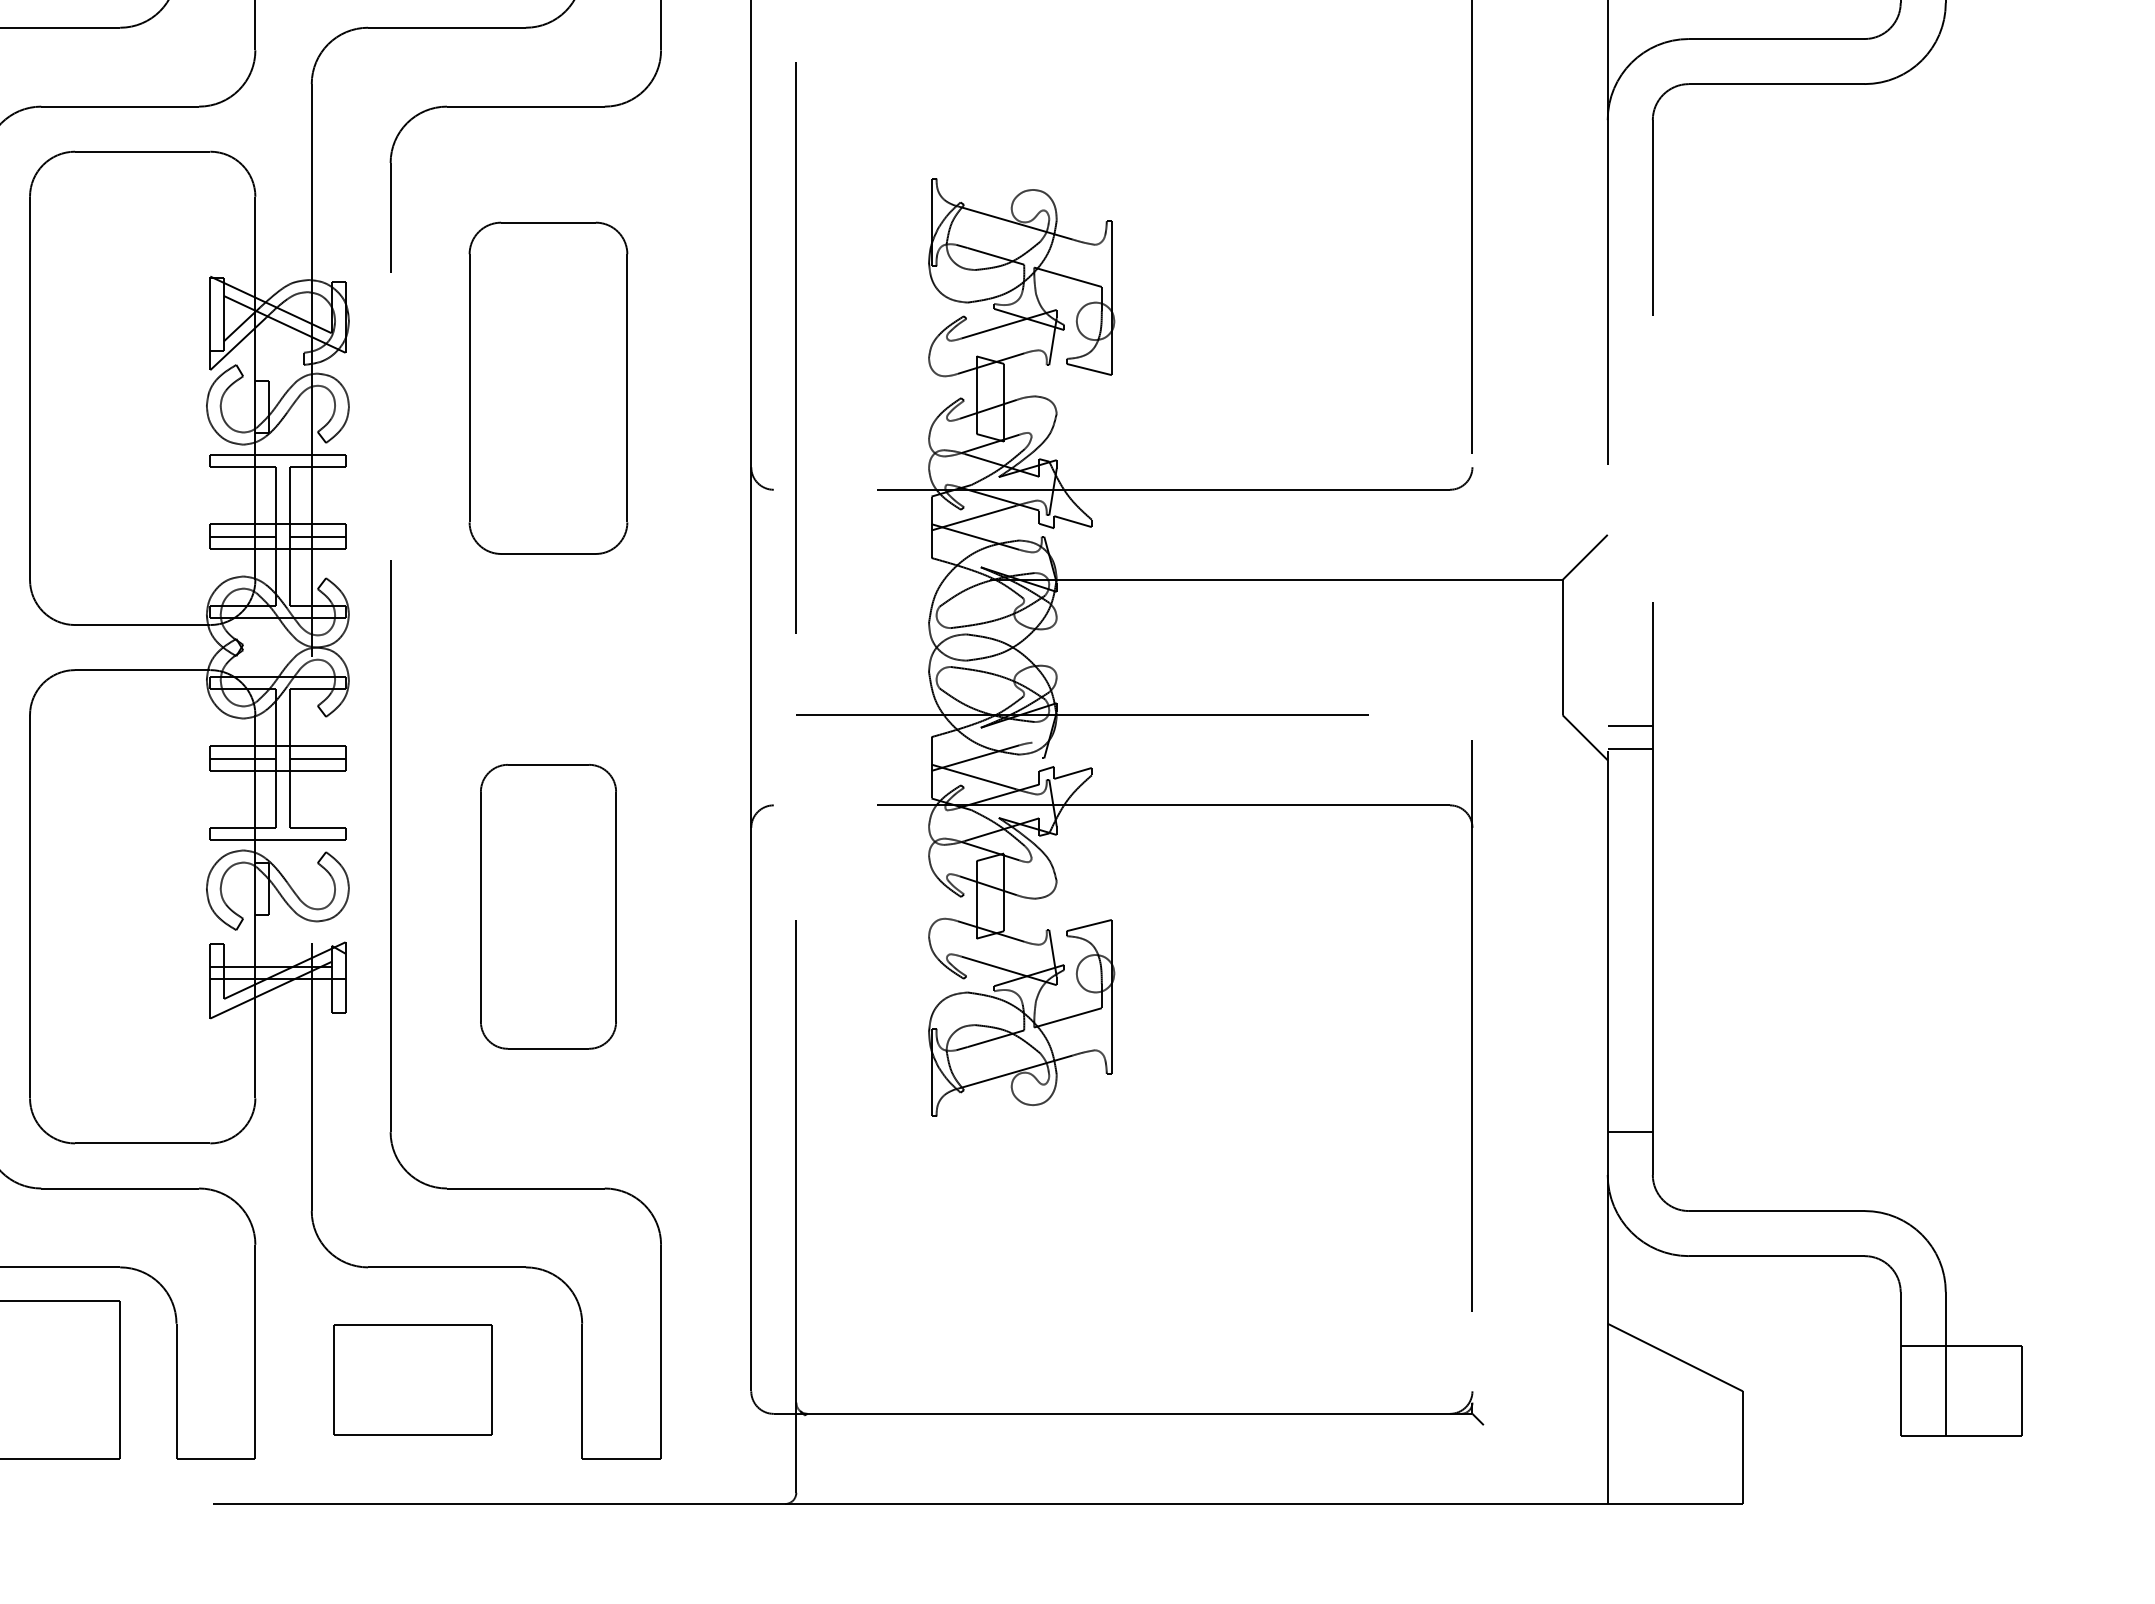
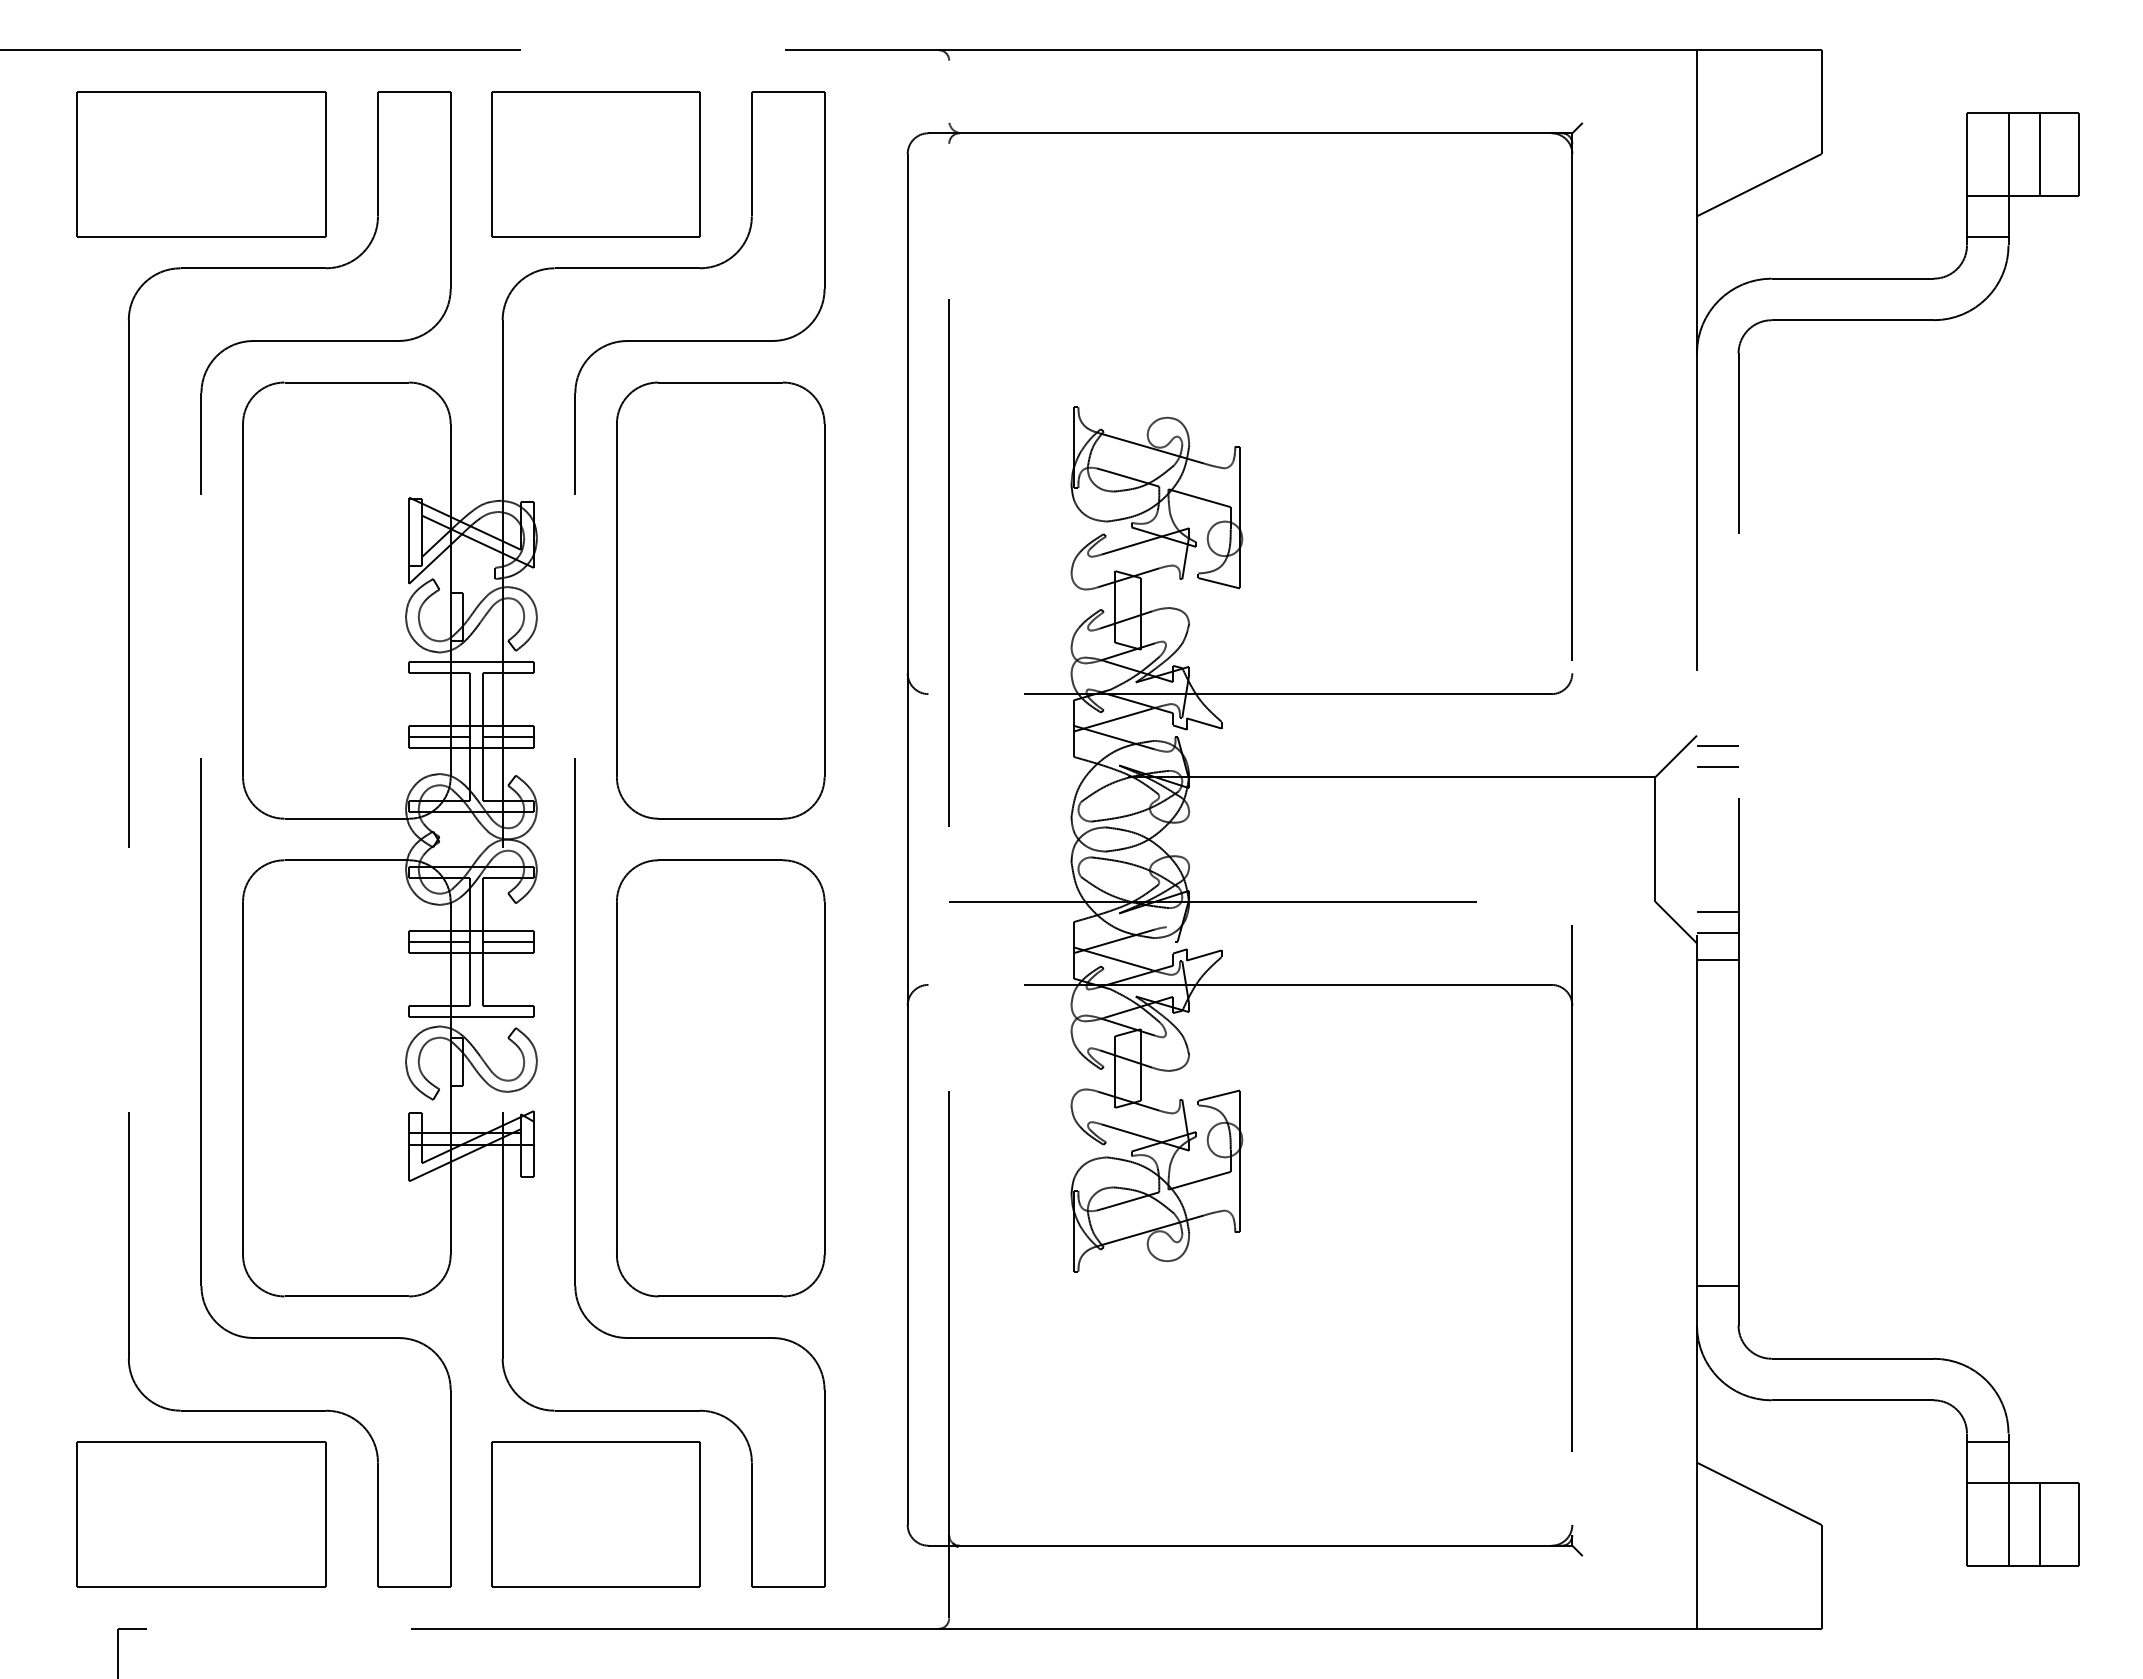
part: (548, 388) -> (720, 600), size x1.43
line: (1629, 546) -> (1717, 746), added
line: (1629, 568) -> (1717, 766), added
line: (1629, 777) -> (1717, 959), added
part: (548, 906) -> (720, 1078), size x1.67
line: (1922, 1300) -> (1987, 1441), added
part: (412, 1380) -> (595, 1514), size x1.43
line: (1979, 1390) -> (2039, 1524), added

